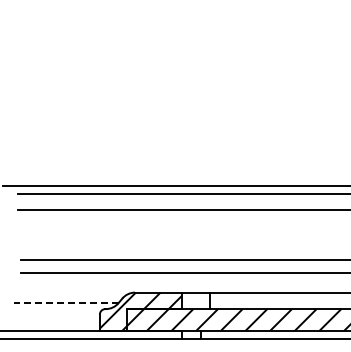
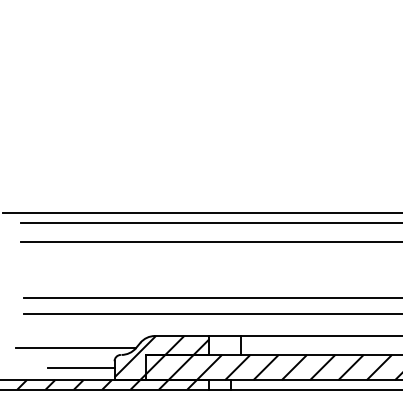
line: (65, 302) -> (75, 347), dashed -> solid
line: (70, 320) -> (80, 368), added
hatch: (93, 335) -> (107, 385), added

